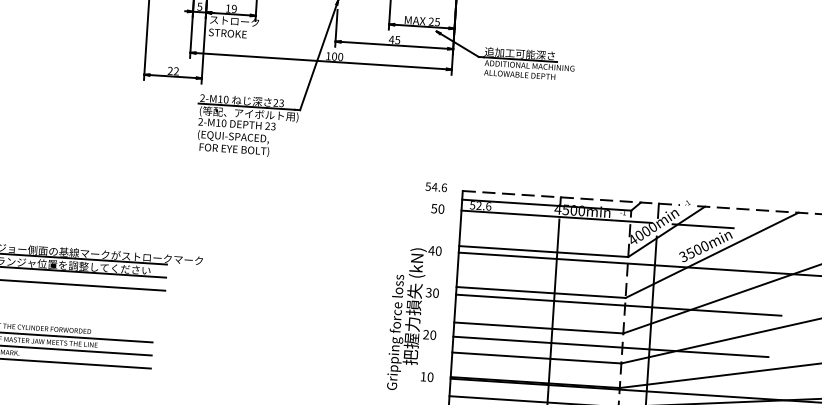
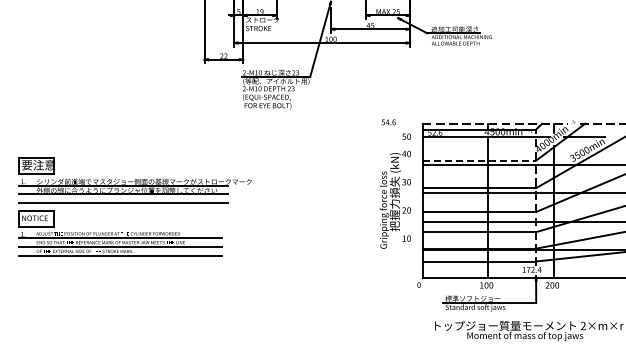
text: (436, 187) -> (388, 122), moved
line: (544, 251) -> (479, 160), solid -> dashed
text: (412, 317) -> (394, 199), moved

